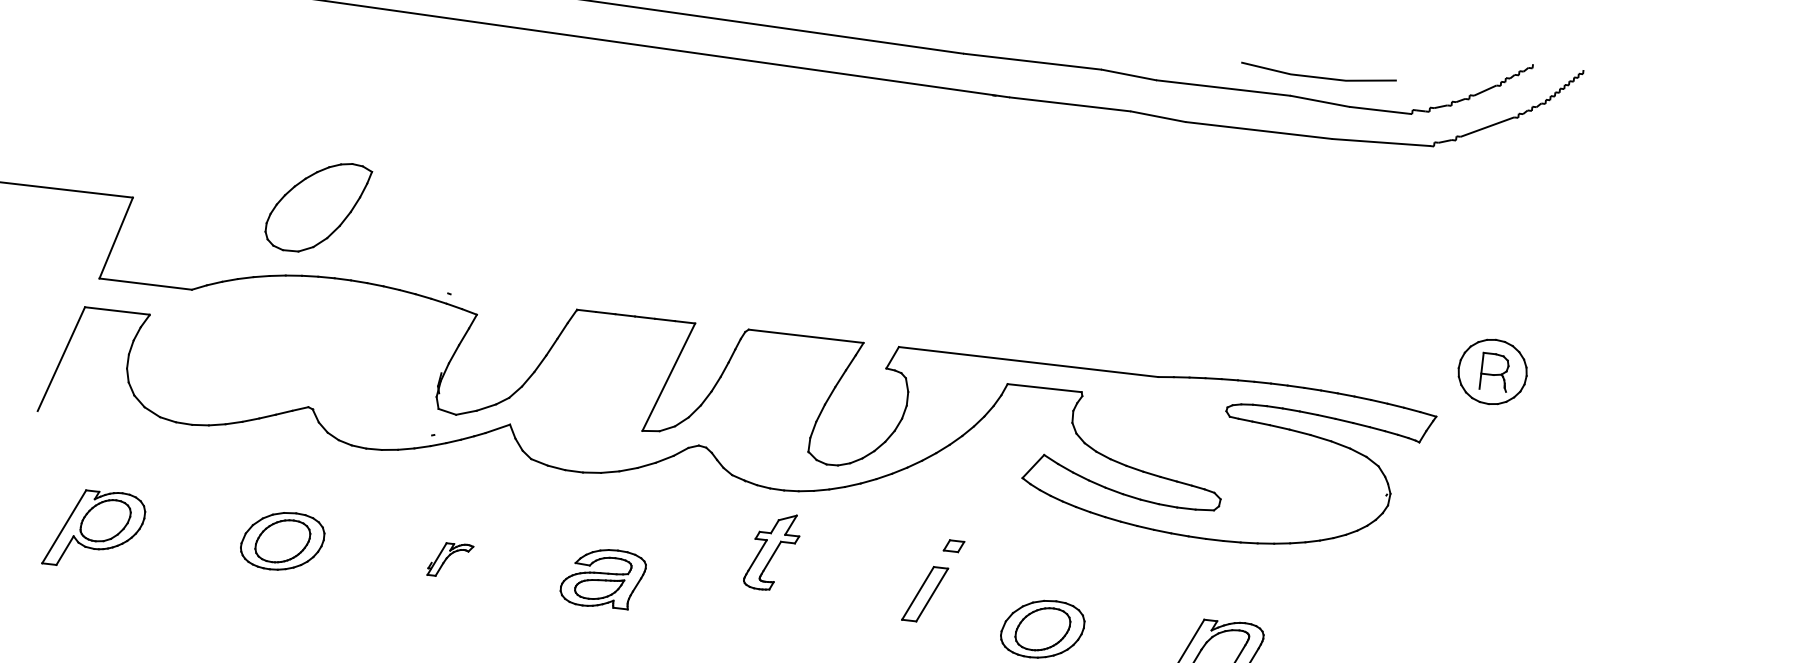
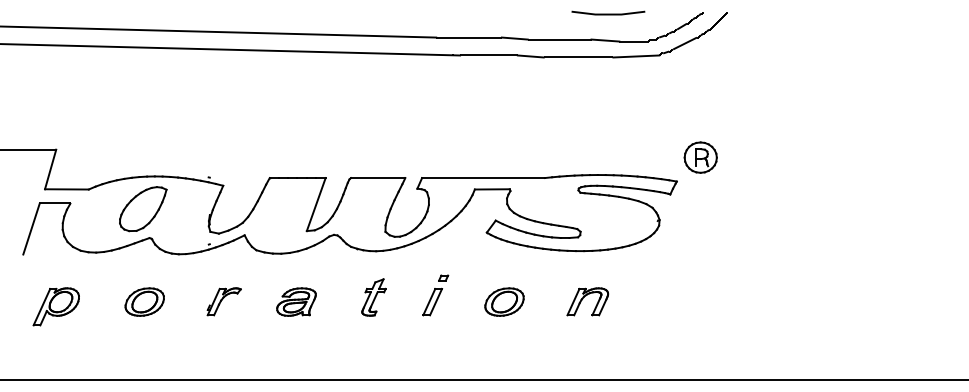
line: (1318, 75) -> (608, 13), moved
part: (318, 208) -> (143, 209), moved
part: (771, 551) -> (373, 297), moved
part: (449, 559) -> (223, 301), size x1.67
part: (932, 580) -> (435, 295), moved

